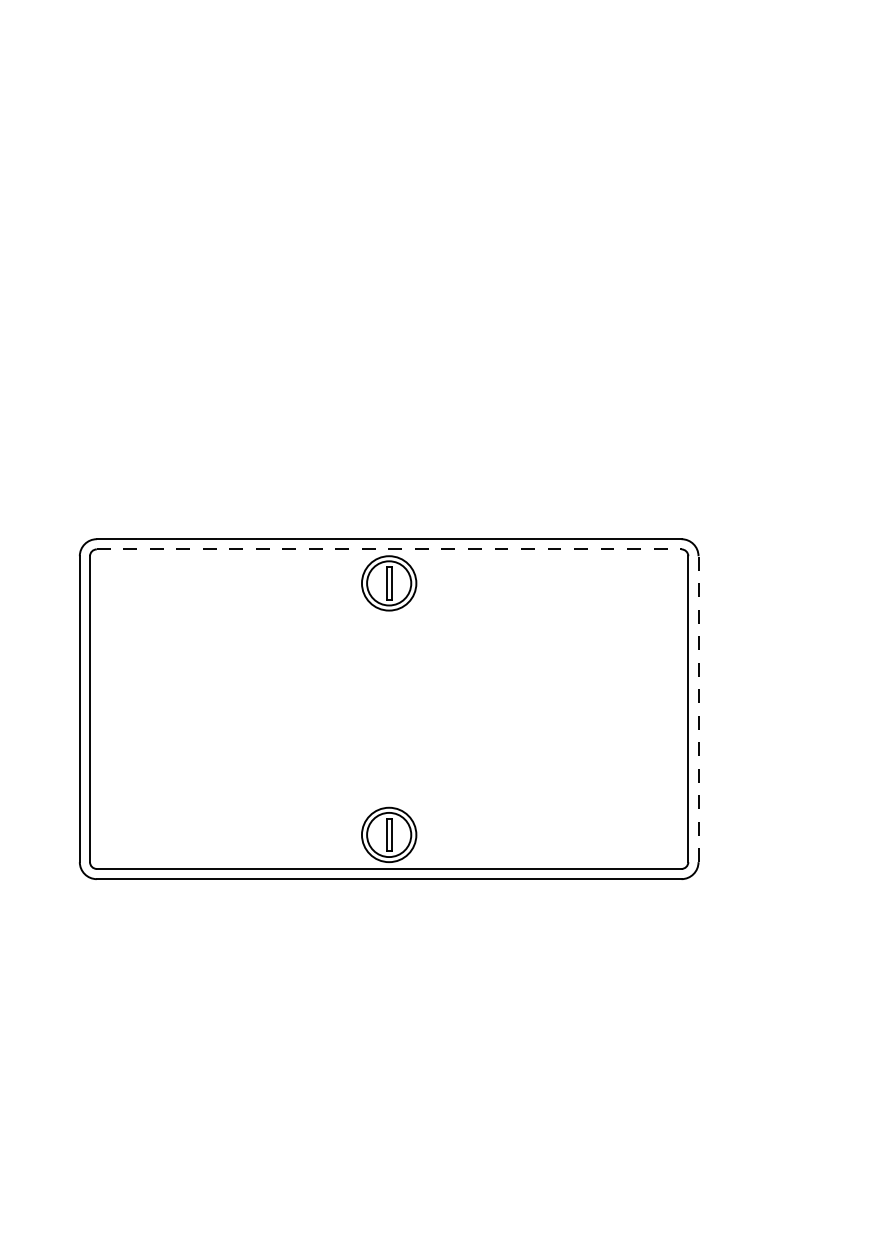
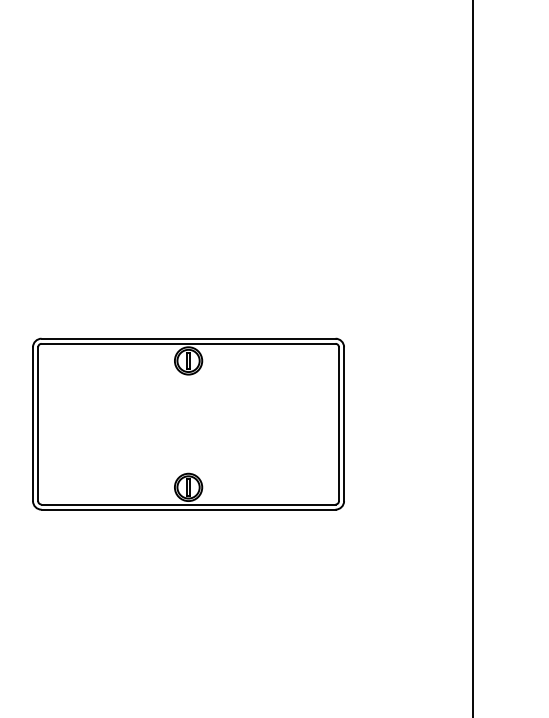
line: (391, 548) -> (189, 343), dashed -> solid
line: (699, 709) -> (344, 424), dashed -> solid

